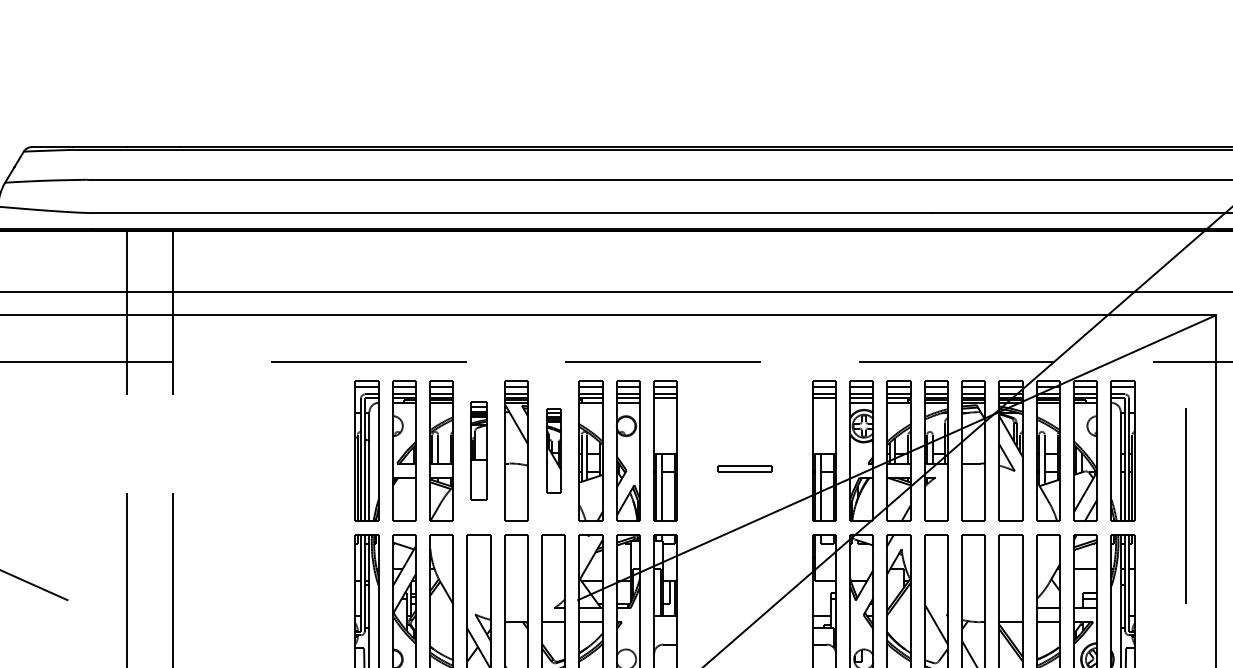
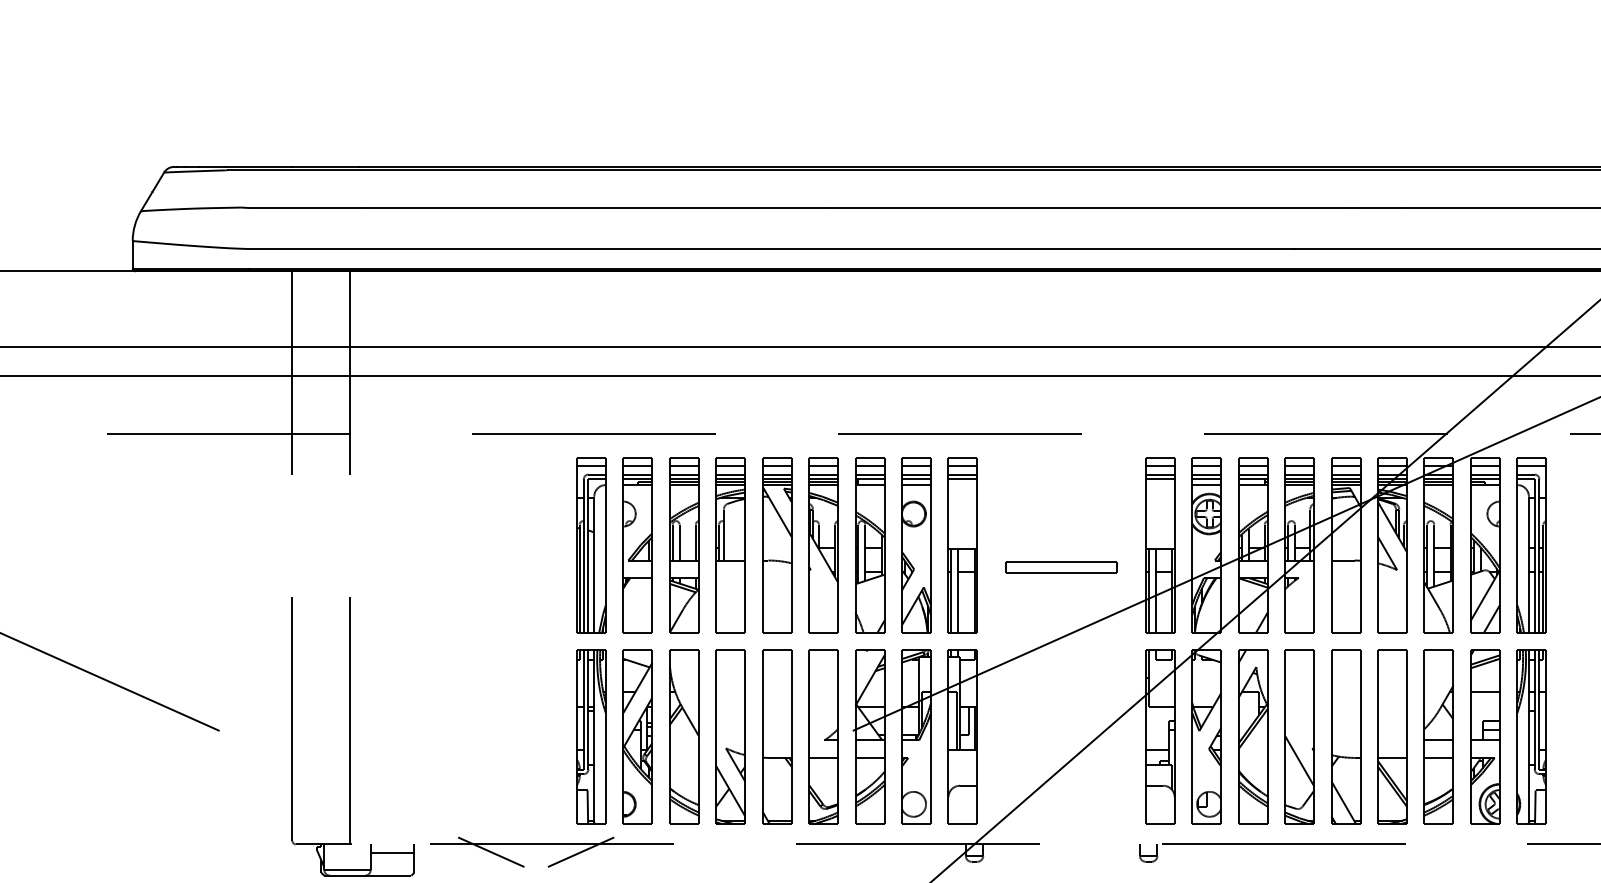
part: (478, 451) -> (730, 545), size x1.43
part: (553, 451) -> (823, 545), size x1.67
part: (745, 469) -> (1061, 567), size x1.67

